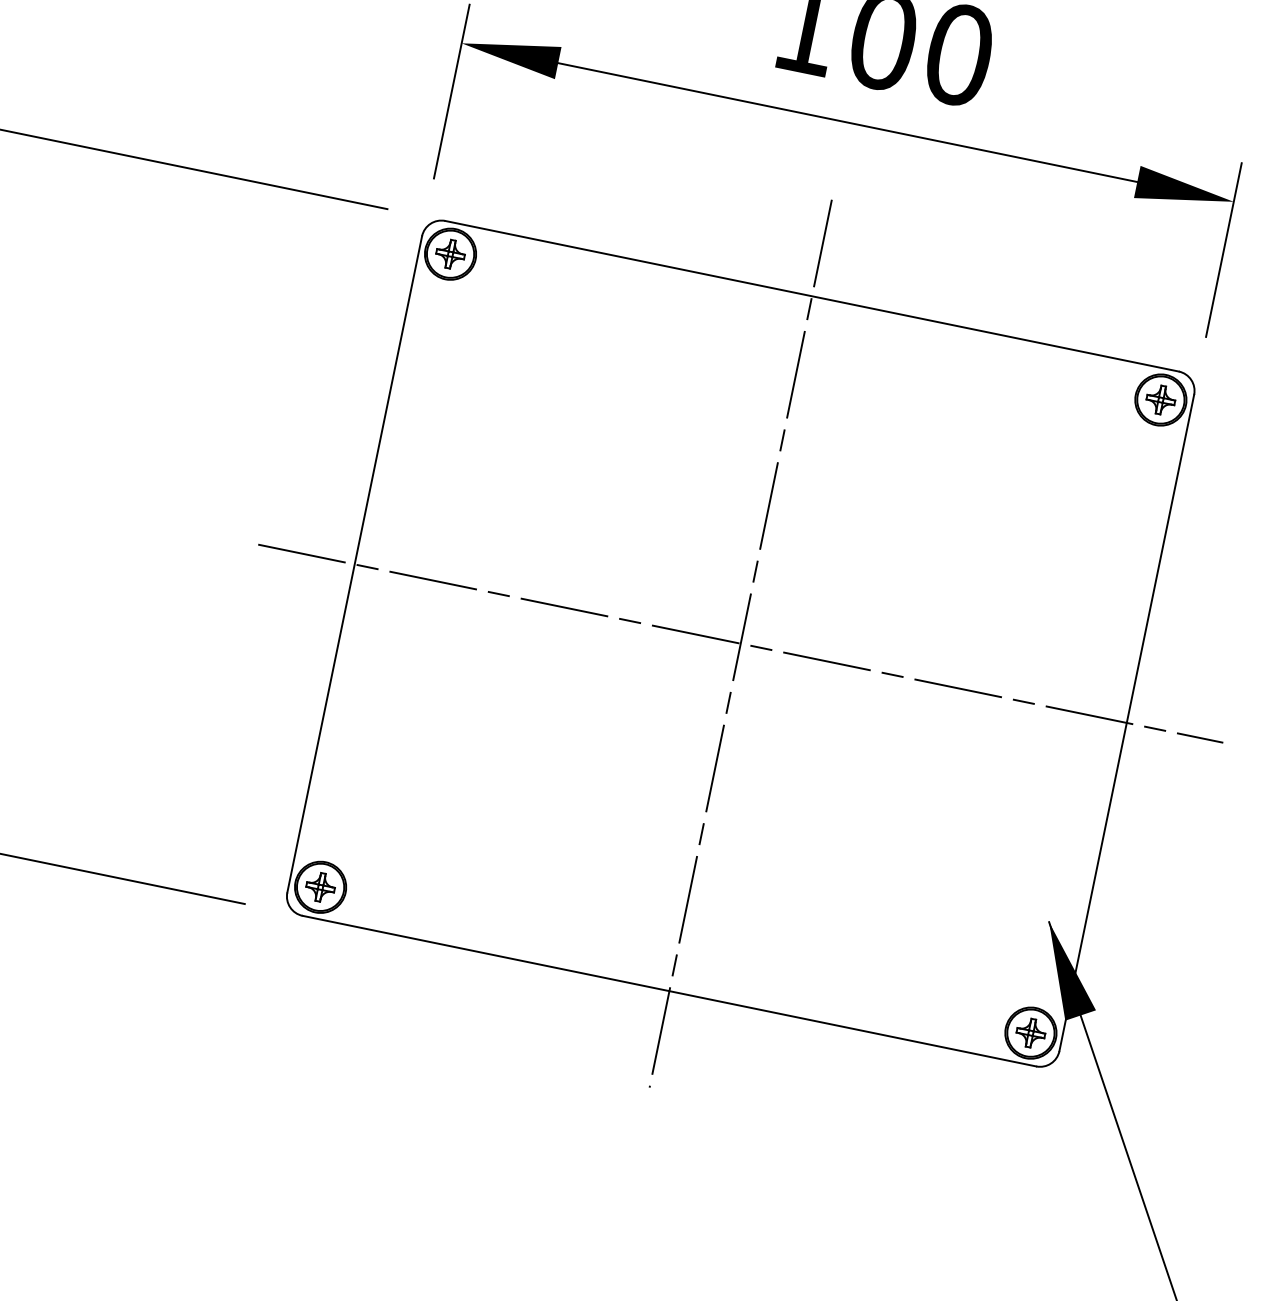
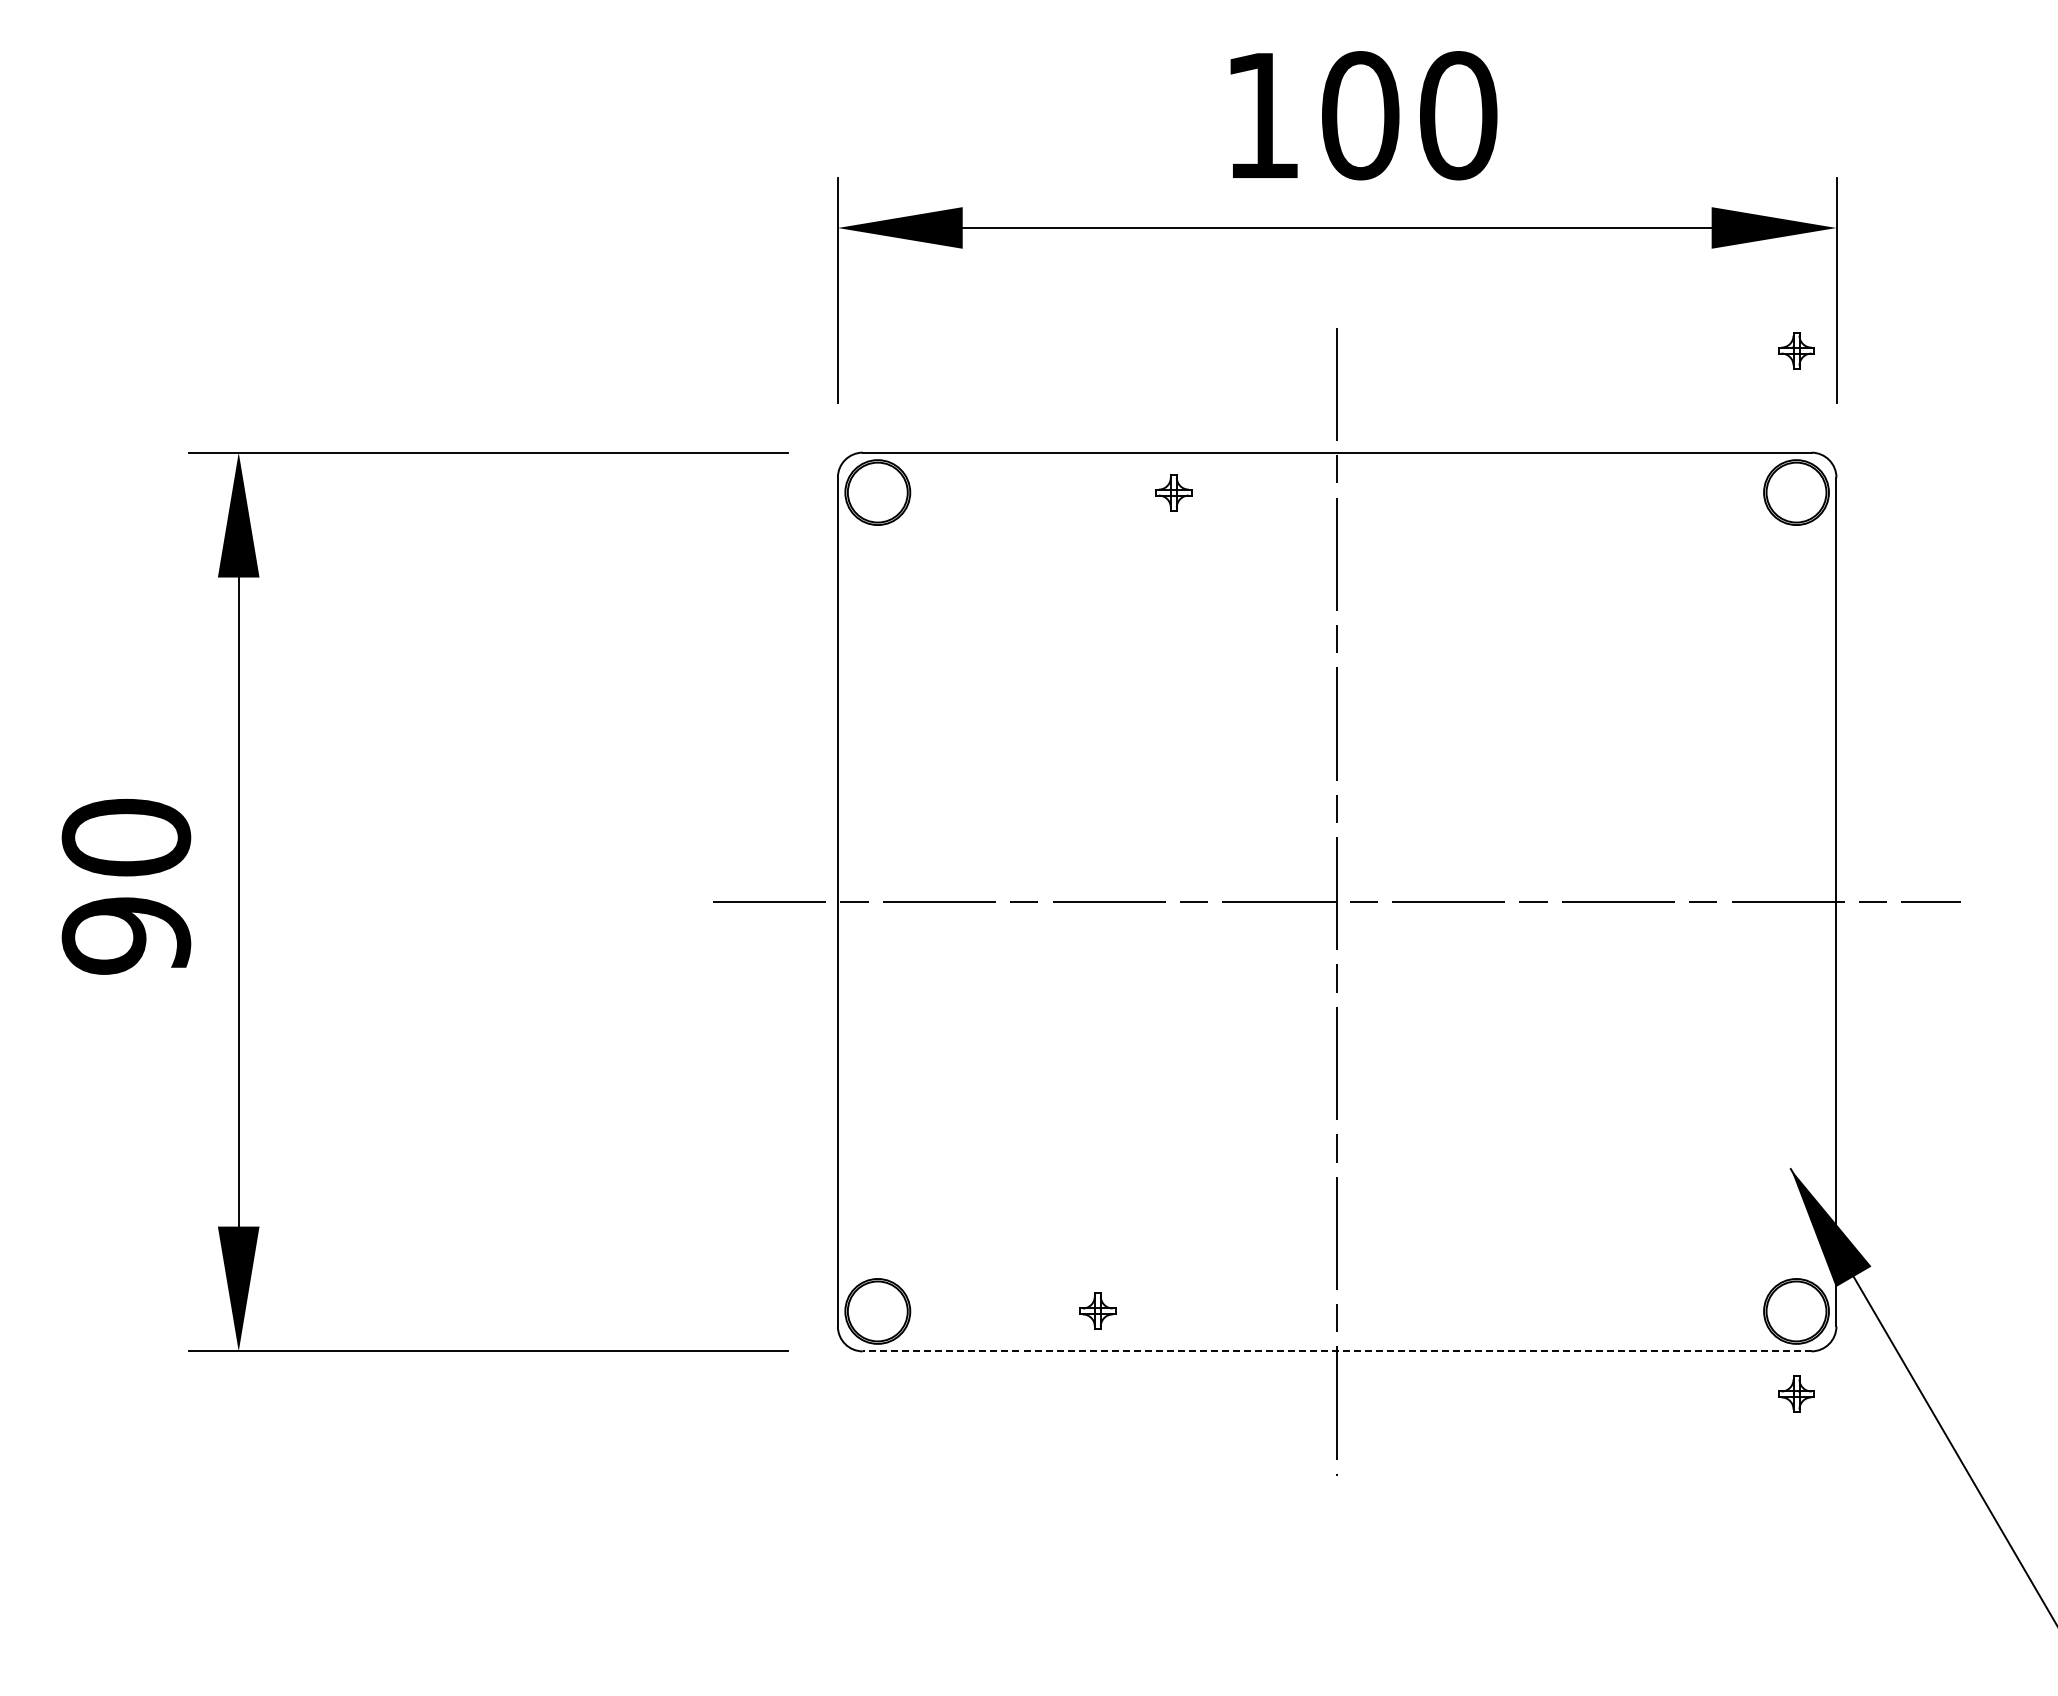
part: (450, 254) -> (1173, 492), moved
part: (1160, 399) -> (1796, 350), moved
part: (320, 886) -> (1097, 1310), moved
line: (668, 991) -> (1336, 1351), solid -> dashed
part: (1031, 1032) -> (1796, 1393), moved

